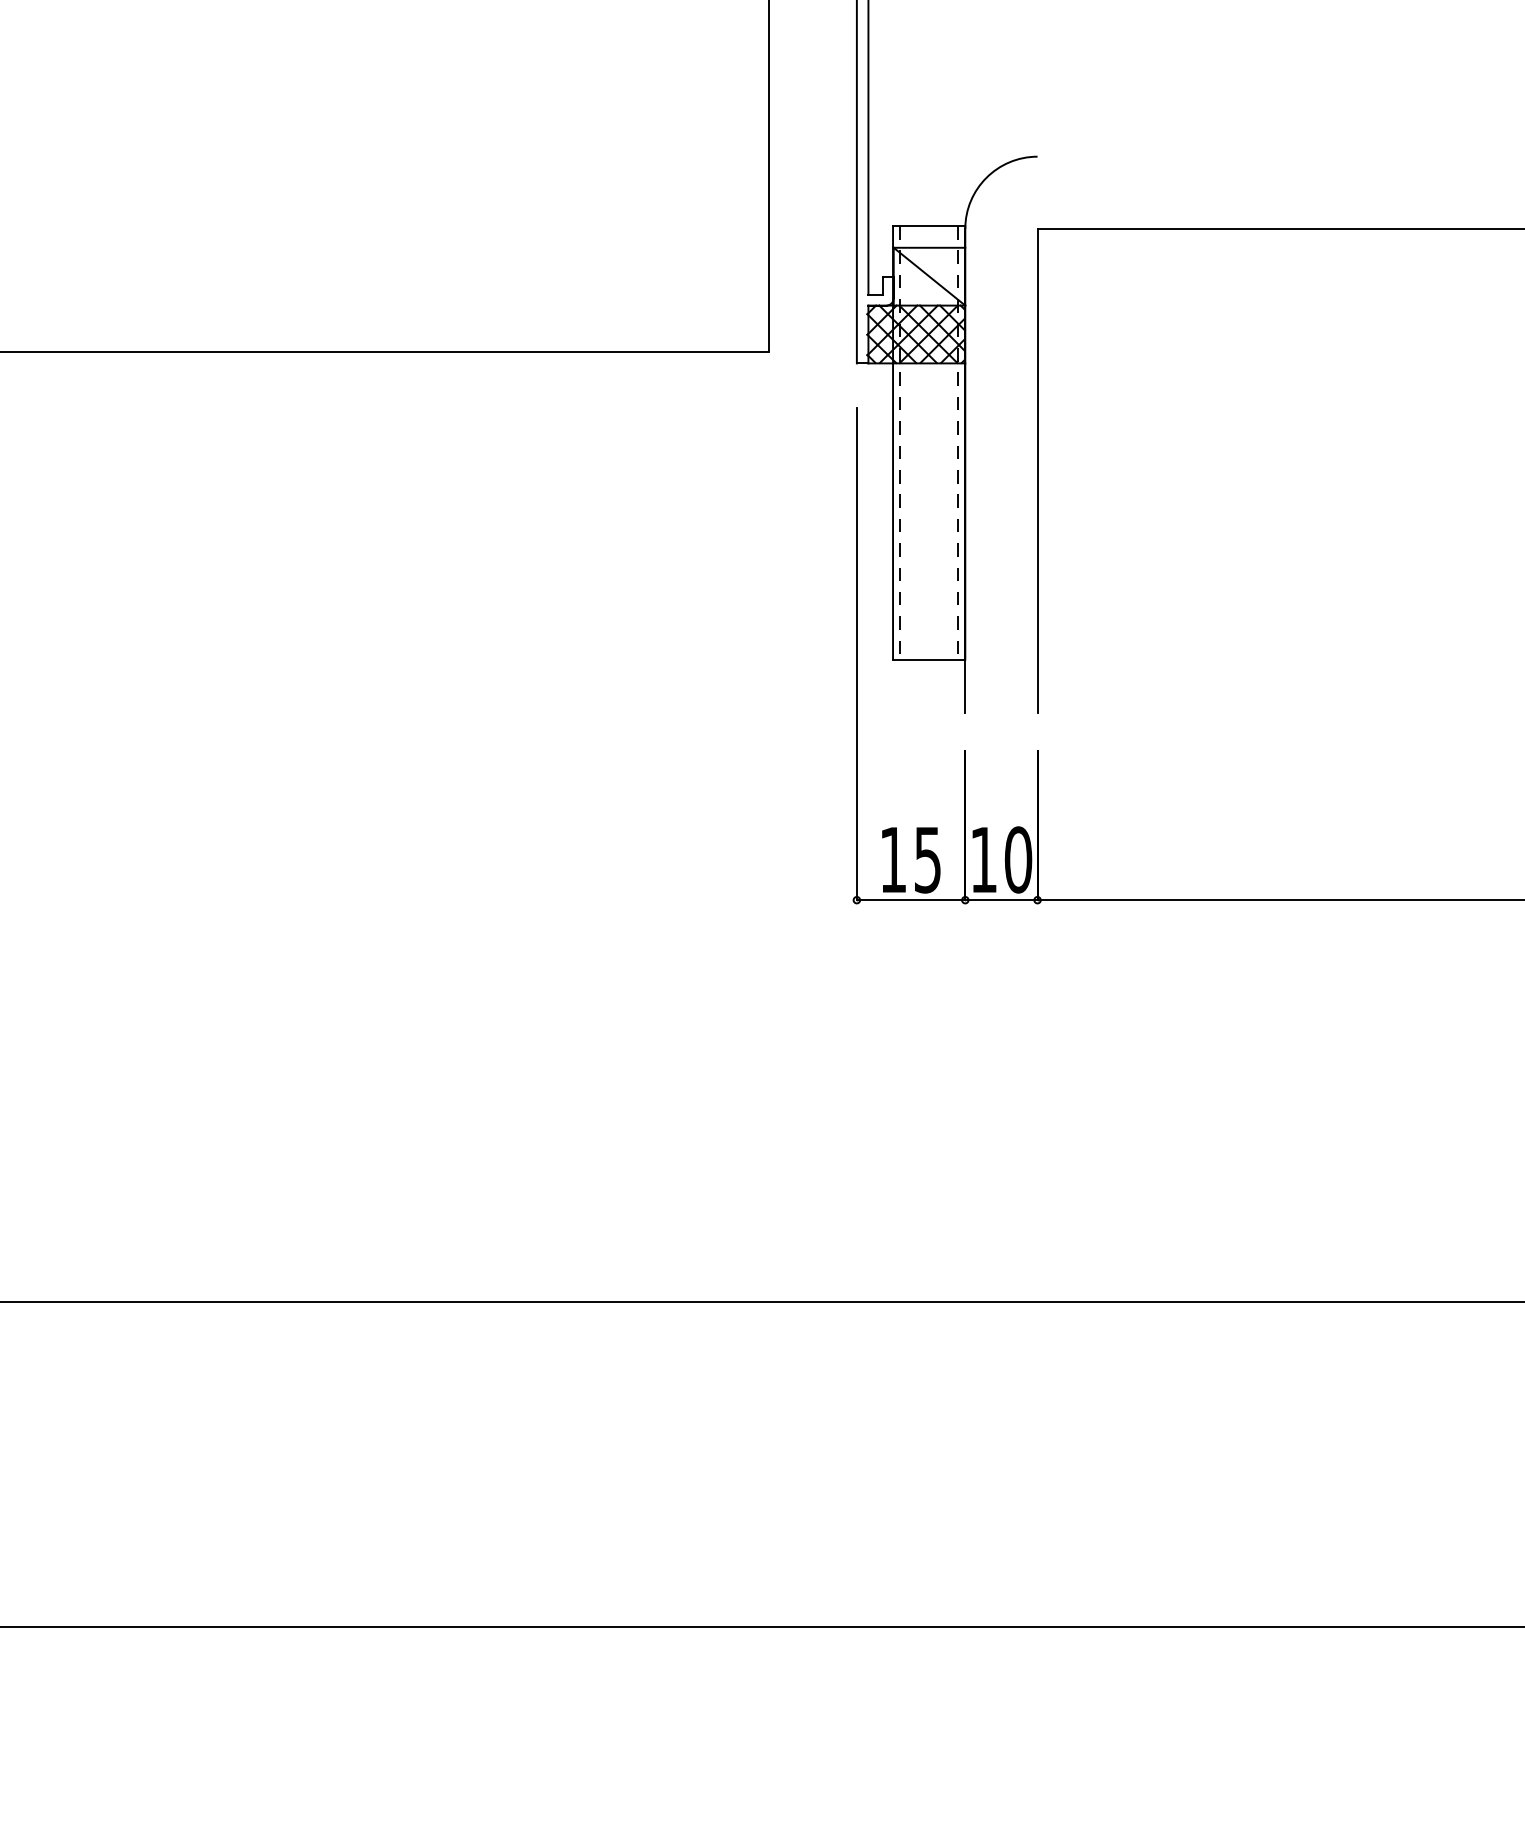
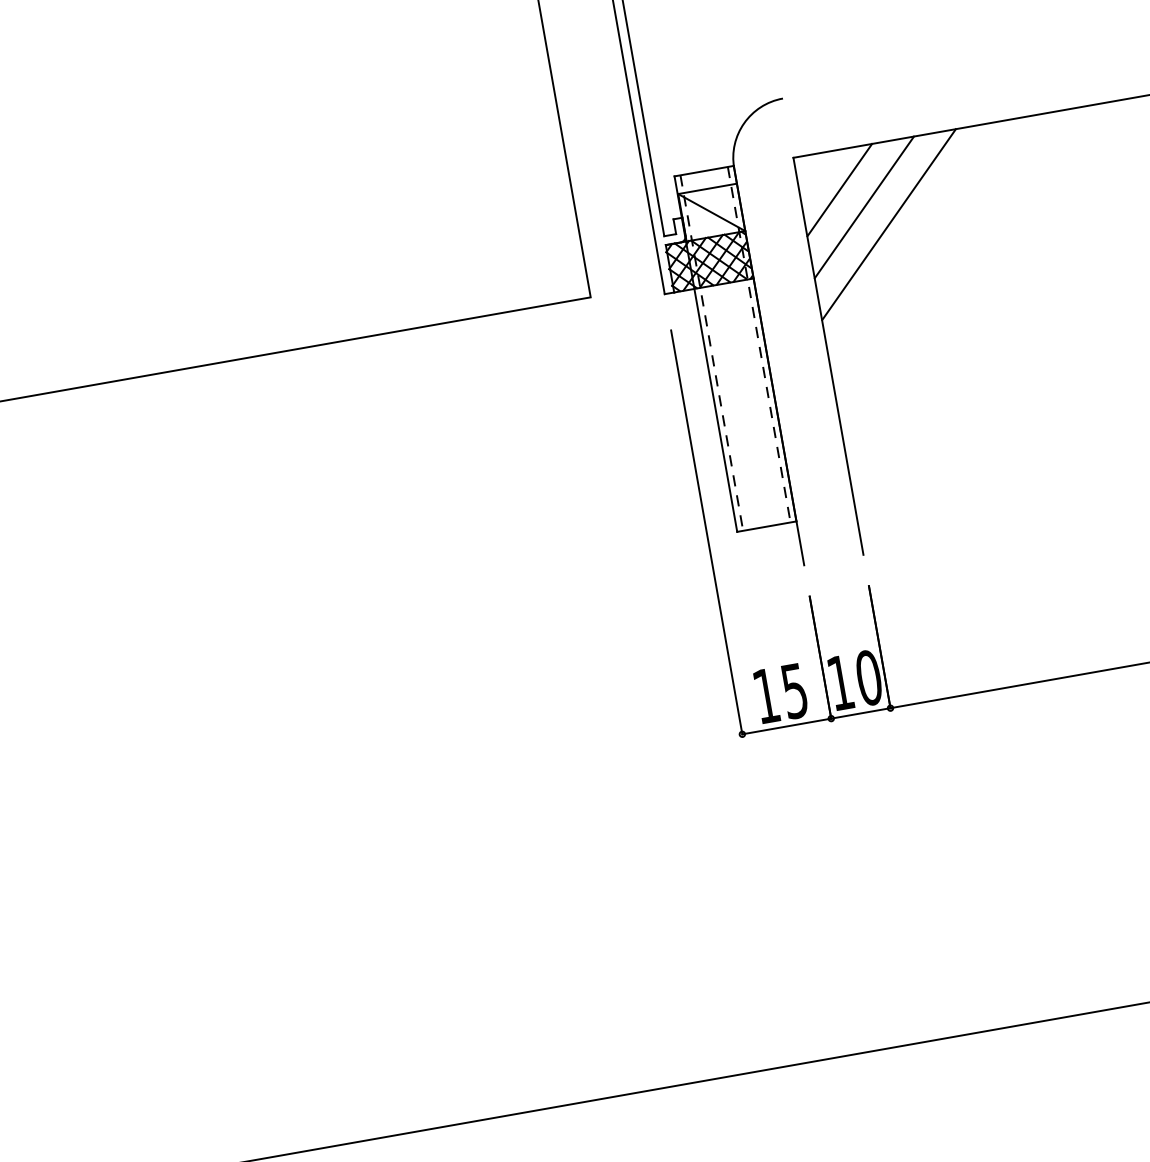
line: (1085, 276) -> (839, 189), added
line: (1110, 301) -> (863, 206), added
line: (1136, 327) -> (888, 224), added

